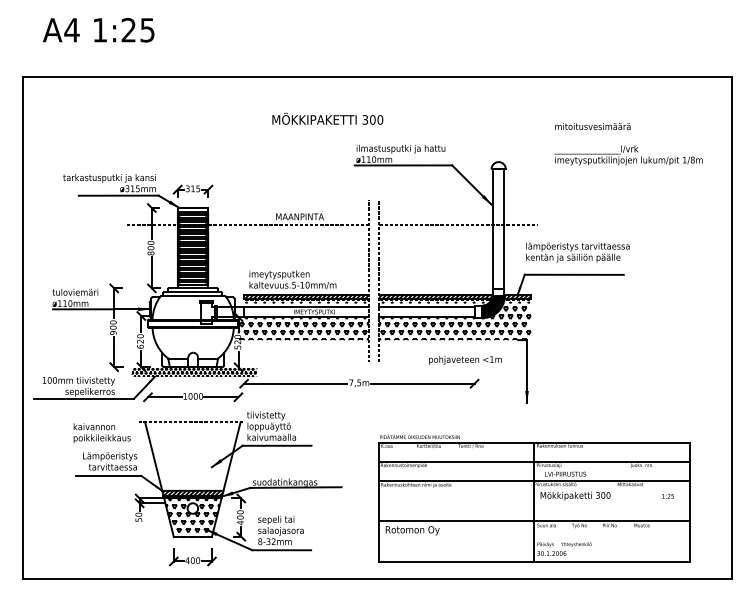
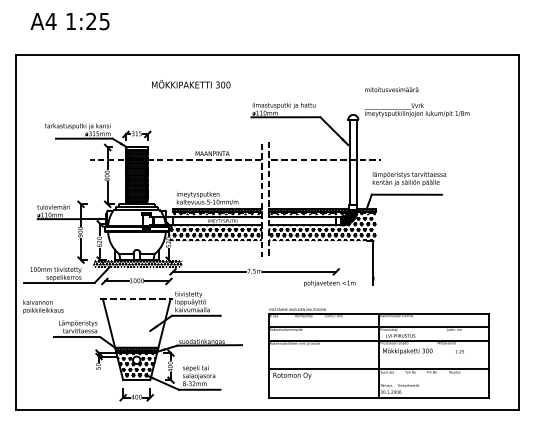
text: (327, 118) -> (191, 84), moved
text: (628, 144) -> (416, 102), moved
text: (465, 360) -> (329, 283), moved
text: (101, 433) -> (43, 307), moved
text: (668, 496) -> (460, 351), moved

